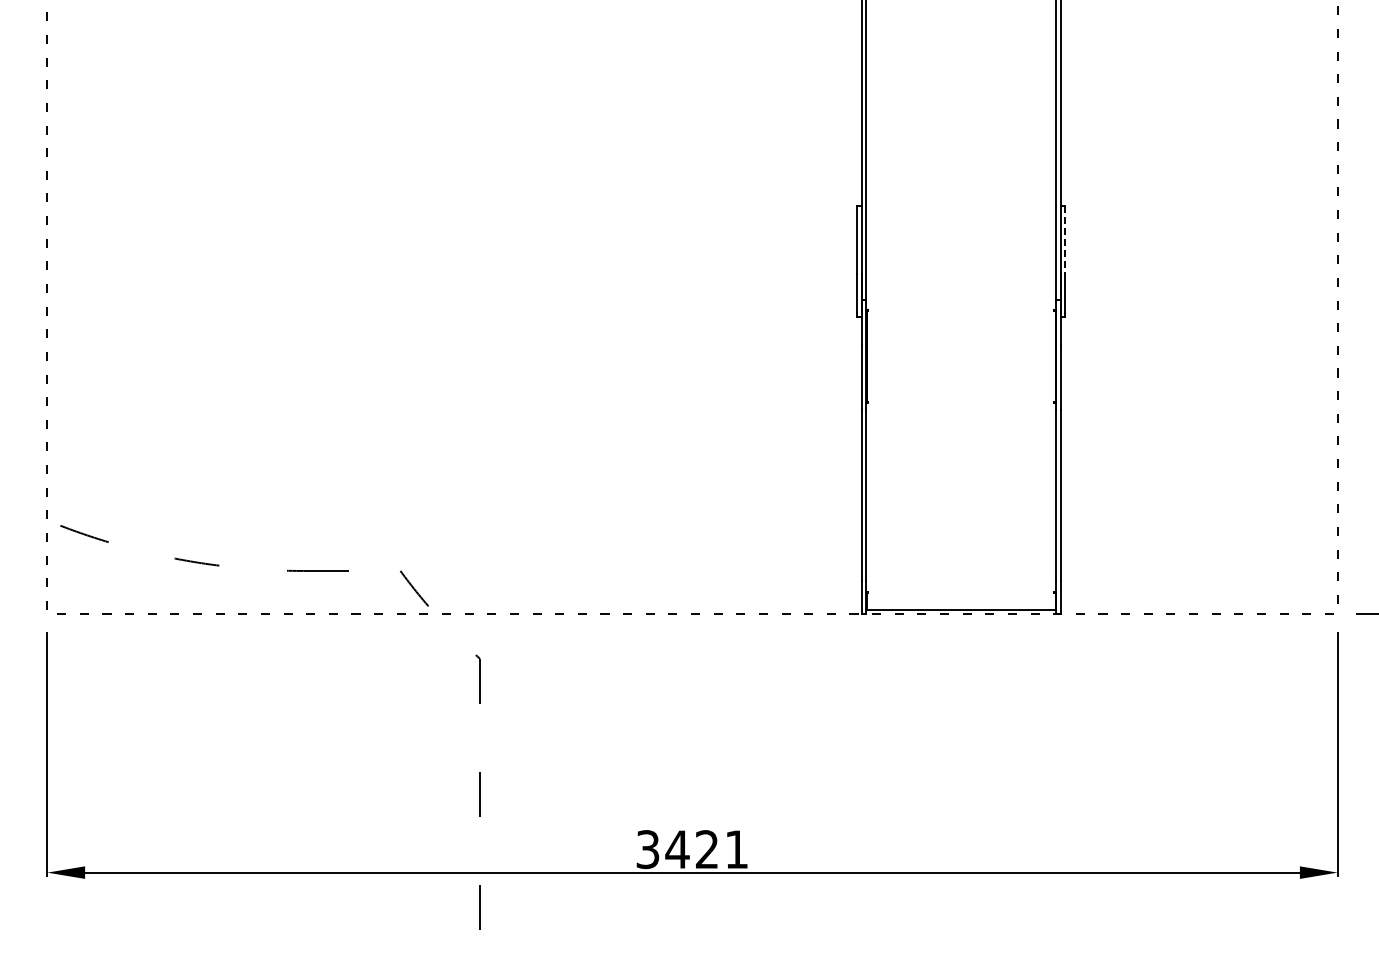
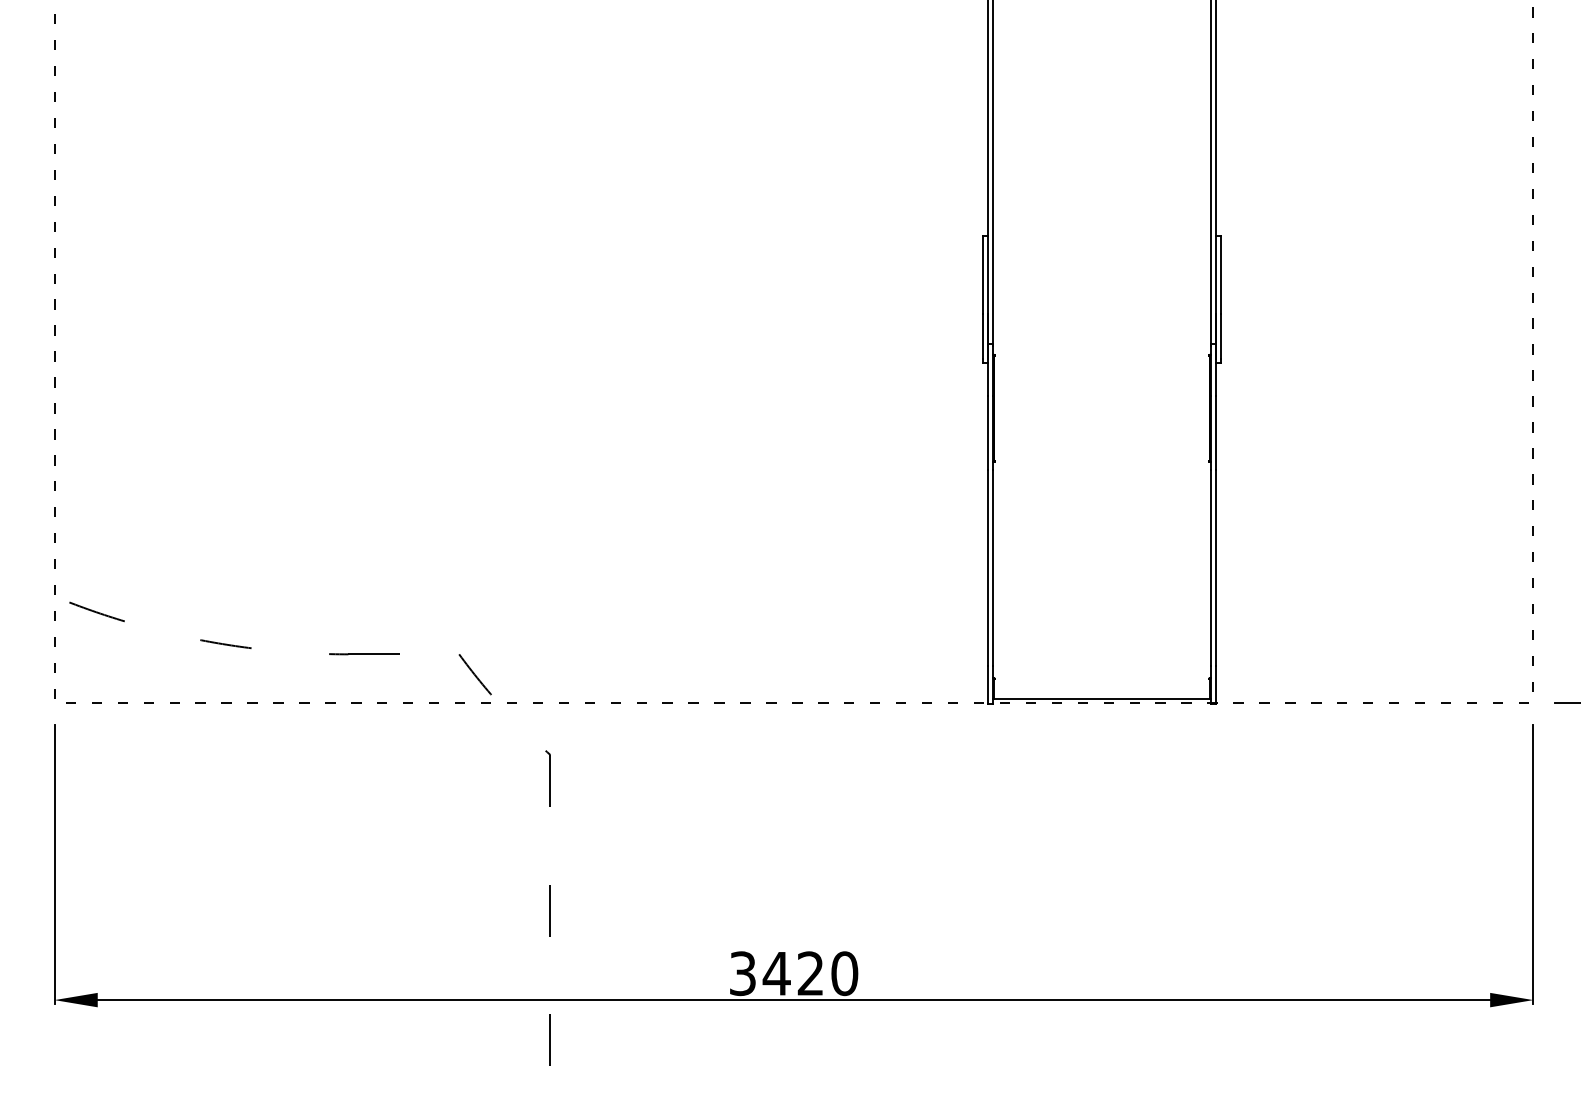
line: (1065, 239) -> (1221, 274), dashed -> solid
text: (736, 849) -> (844, 973), 3421 -> 3420

